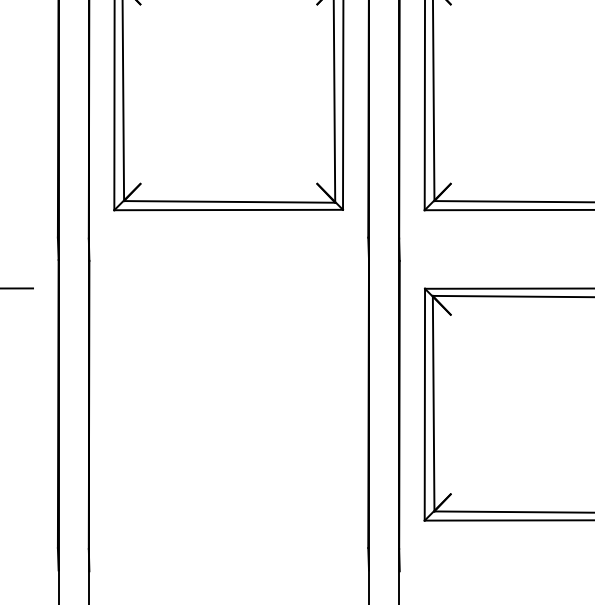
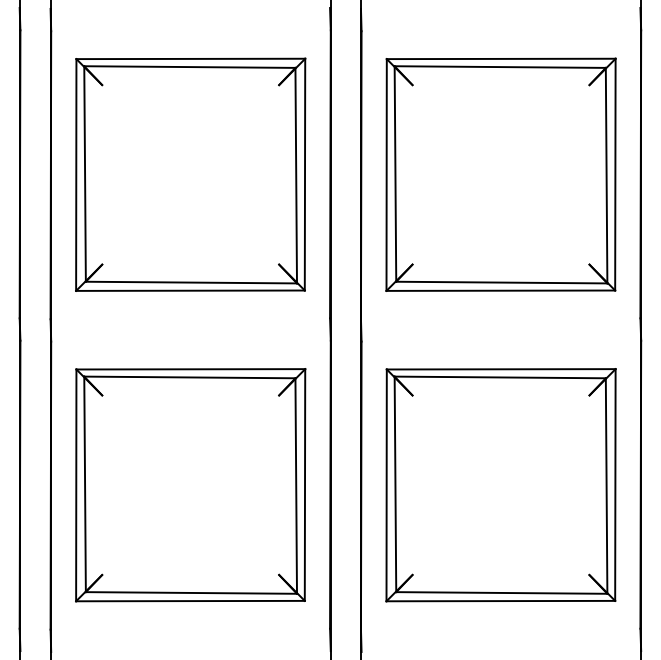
part: (228, 404) -> (190, 485), added

